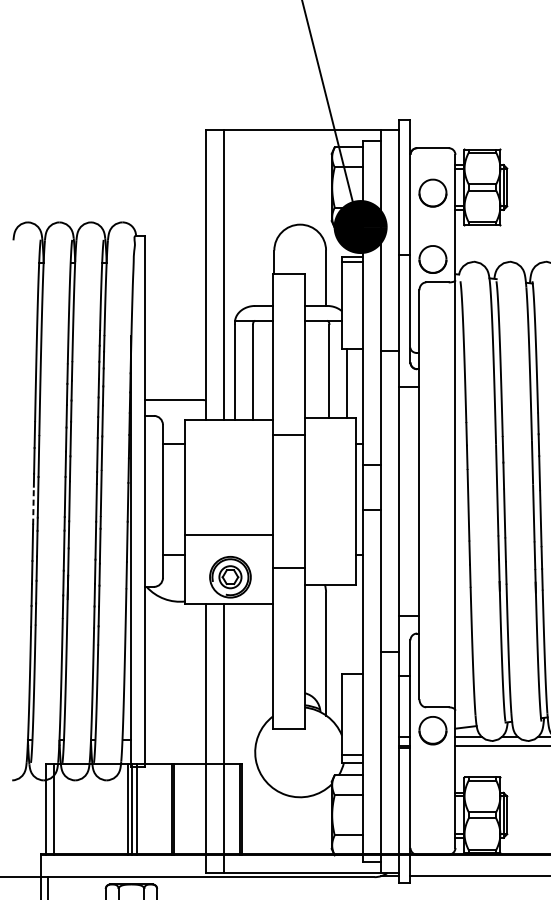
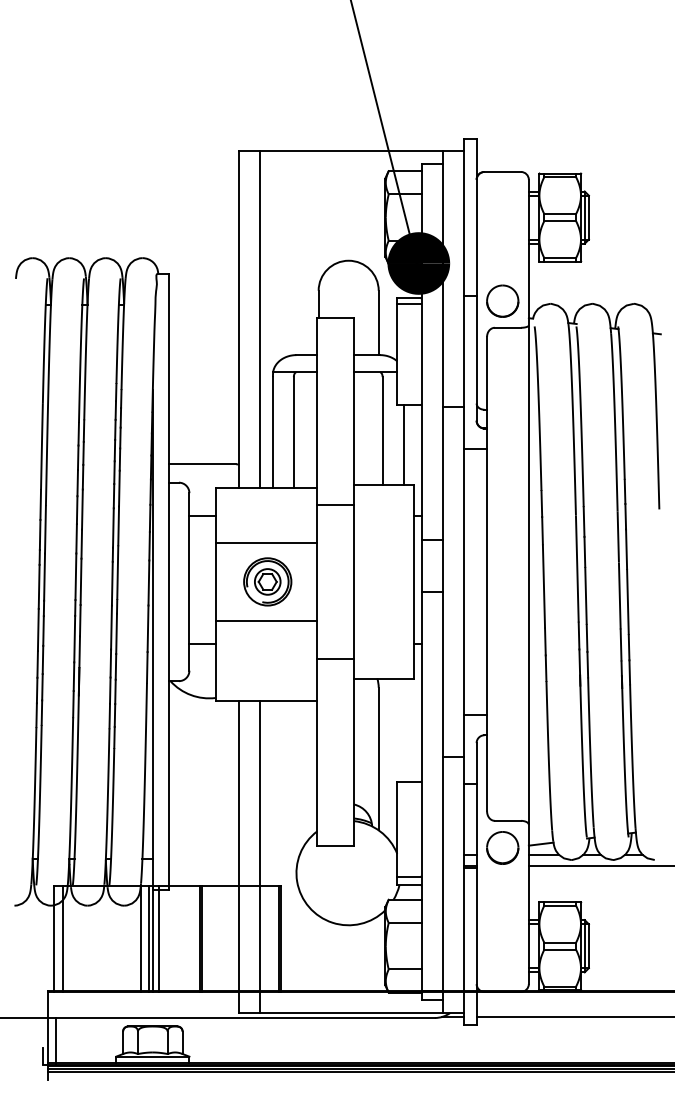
part: (432, 192) -> (502, 223), removed
line: (229, 467) -> (266, 542), added
line: (33, 505) -> (39, 586), dashed -> solid
part: (230, 576) -> (267, 581), moved
line: (121, 809) -> (141, 939), added

